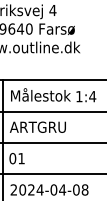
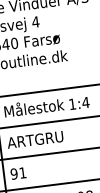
text: (12, 158) -> (13, 173), 01 -> 91

